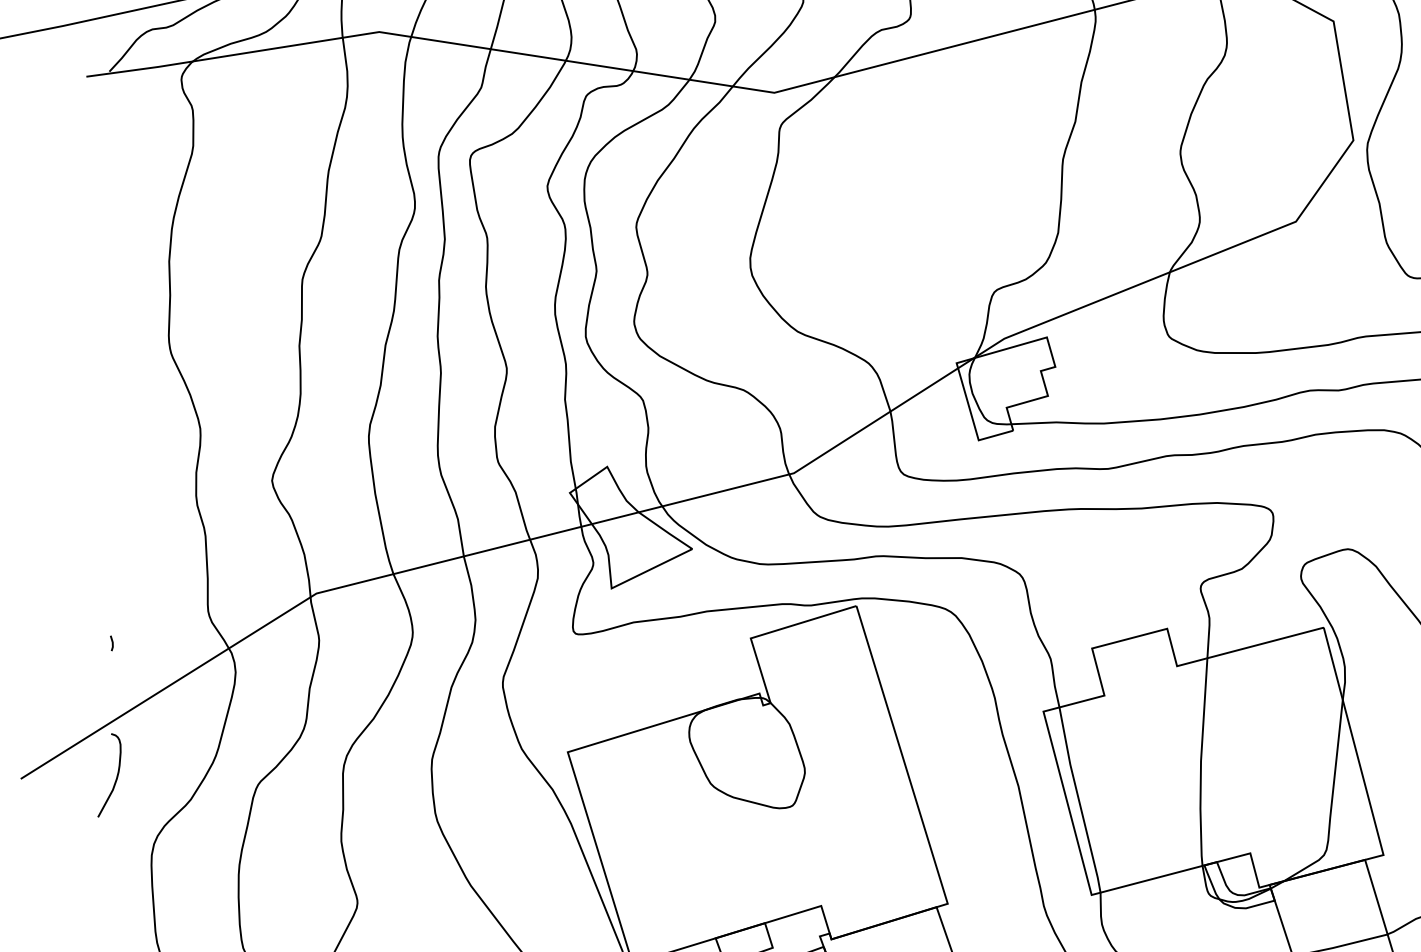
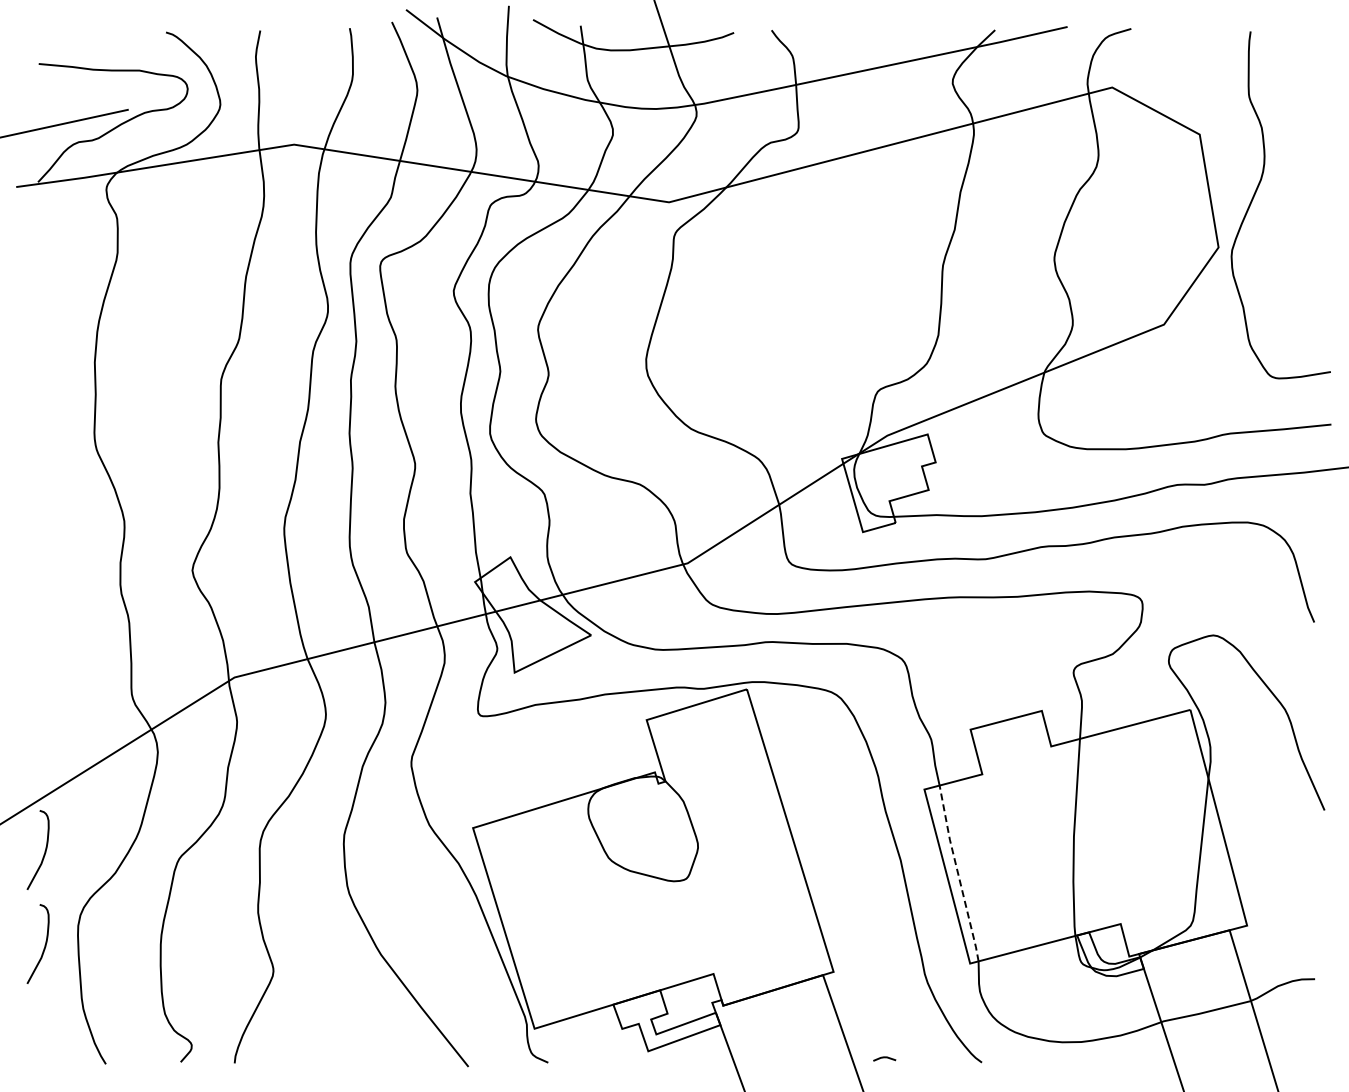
line: (111, 643) -> (40, 724), removed
line: (1079, 800) -> (958, 873), solid -> dashed
curve: (116, 875) -> (44, 945), added

